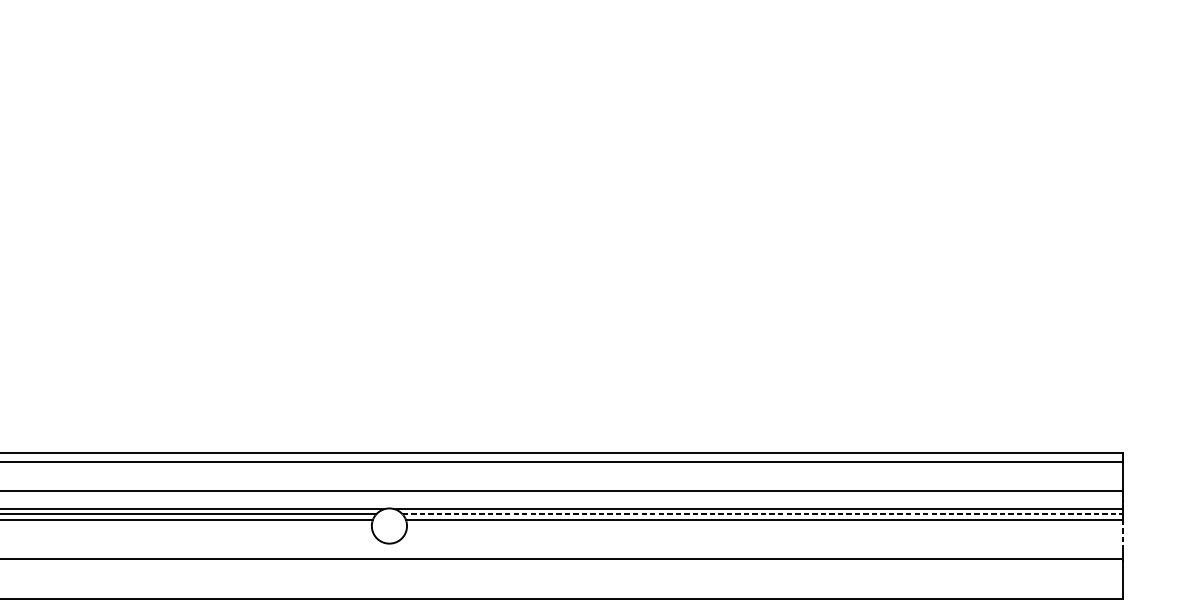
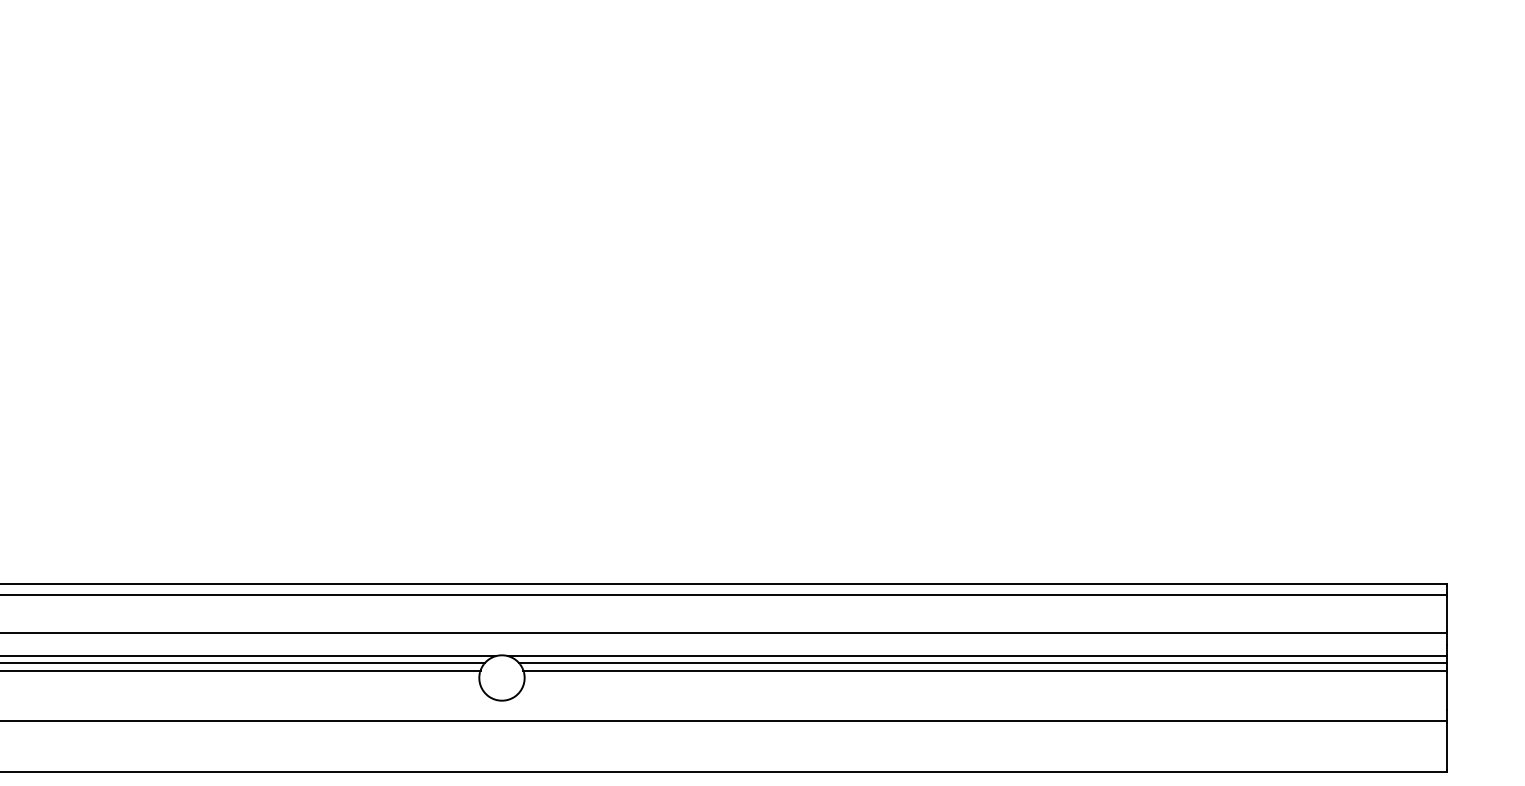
line: (762, 514) -> (983, 662), dashed -> solid
line: (1122, 536) -> (1447, 691), dashed -> solid

